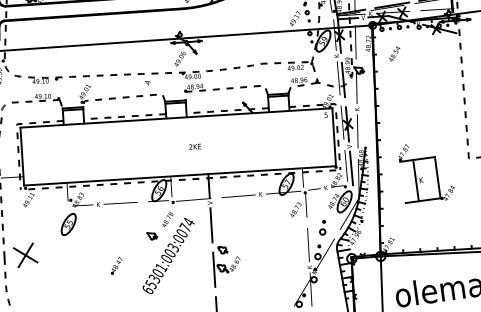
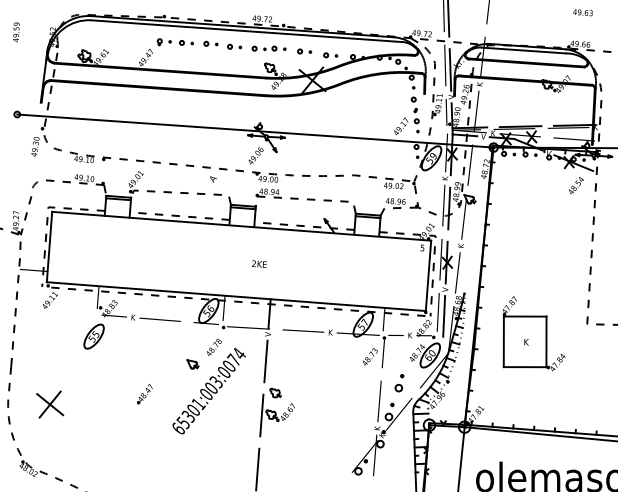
text: (394, 53) -> (576, 185), moved
line: (415, 180) -> (503, 341), moved
part: (25, 255) -> (50, 404), moved

